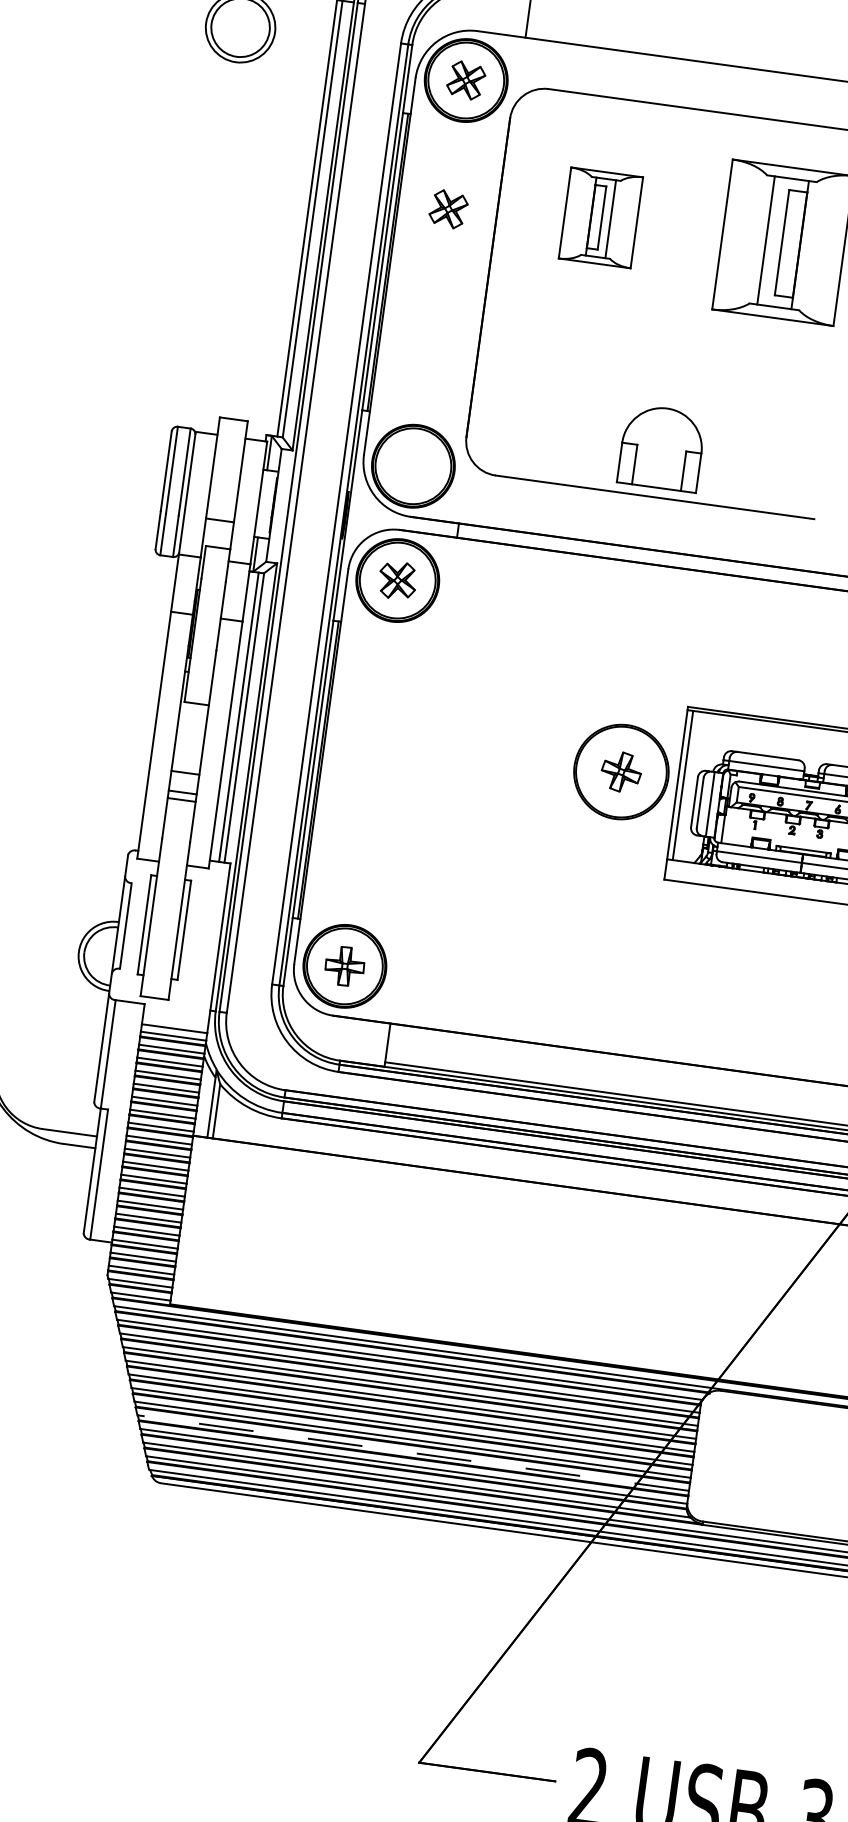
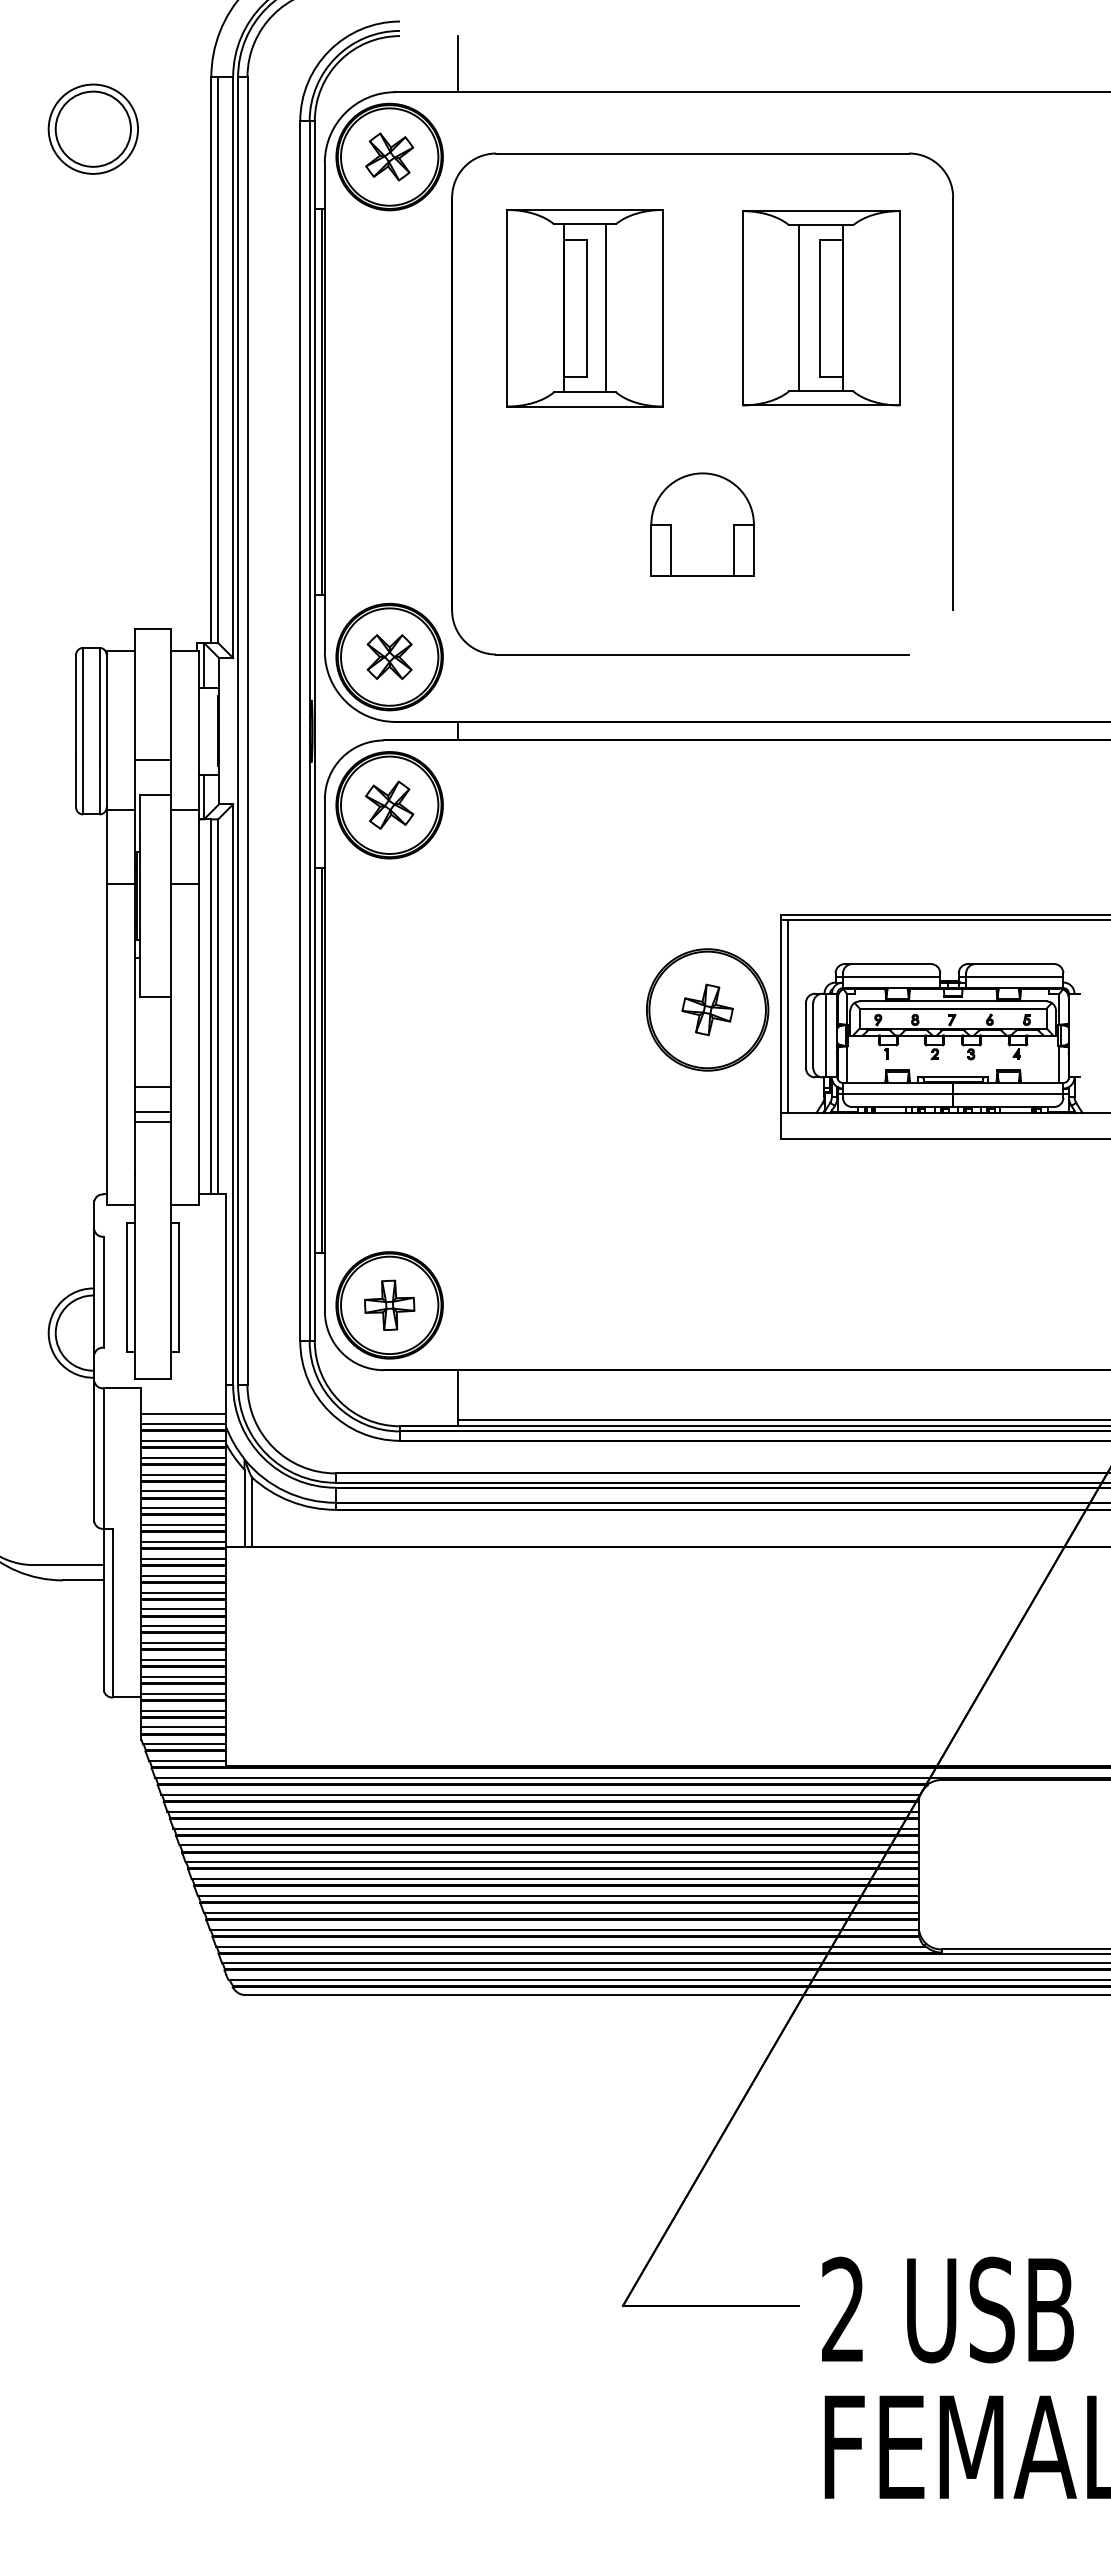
part: (448, 208) -> (389, 323), removed
part: (600, 217) -> (584, 308), size x1.67
part: (661, 447) -> (702, 524), moved
part: (413, 465) -> (389, 656), added
line: (413, 1452) -> (561, 1912), dashed -> solid

